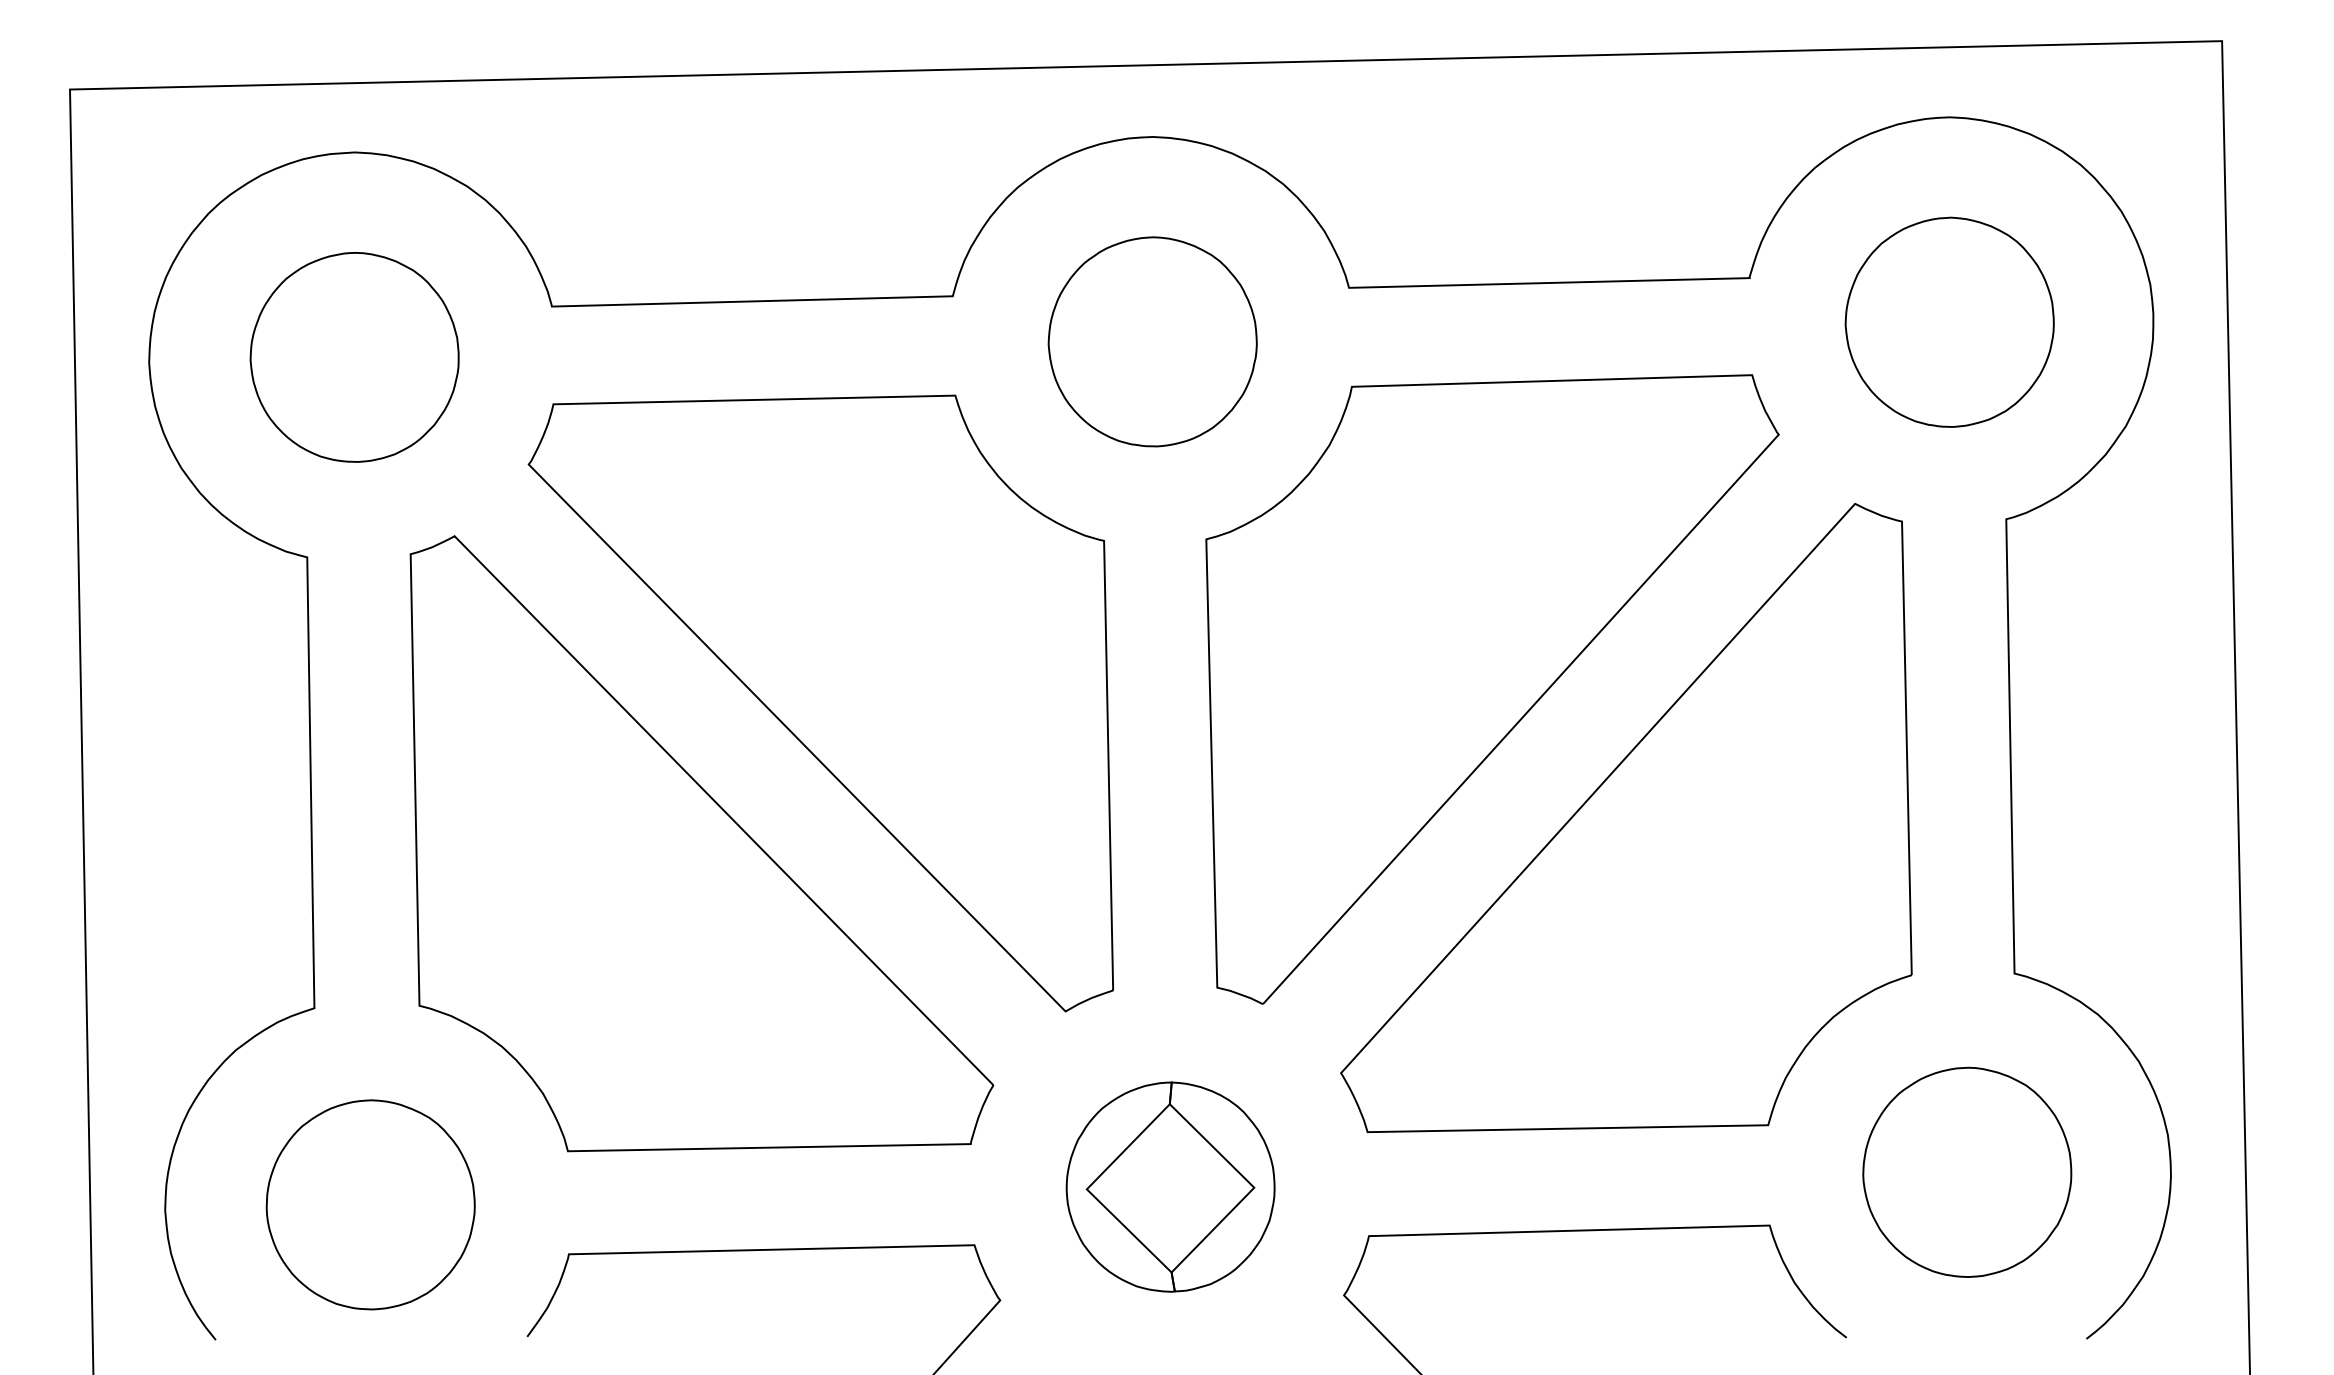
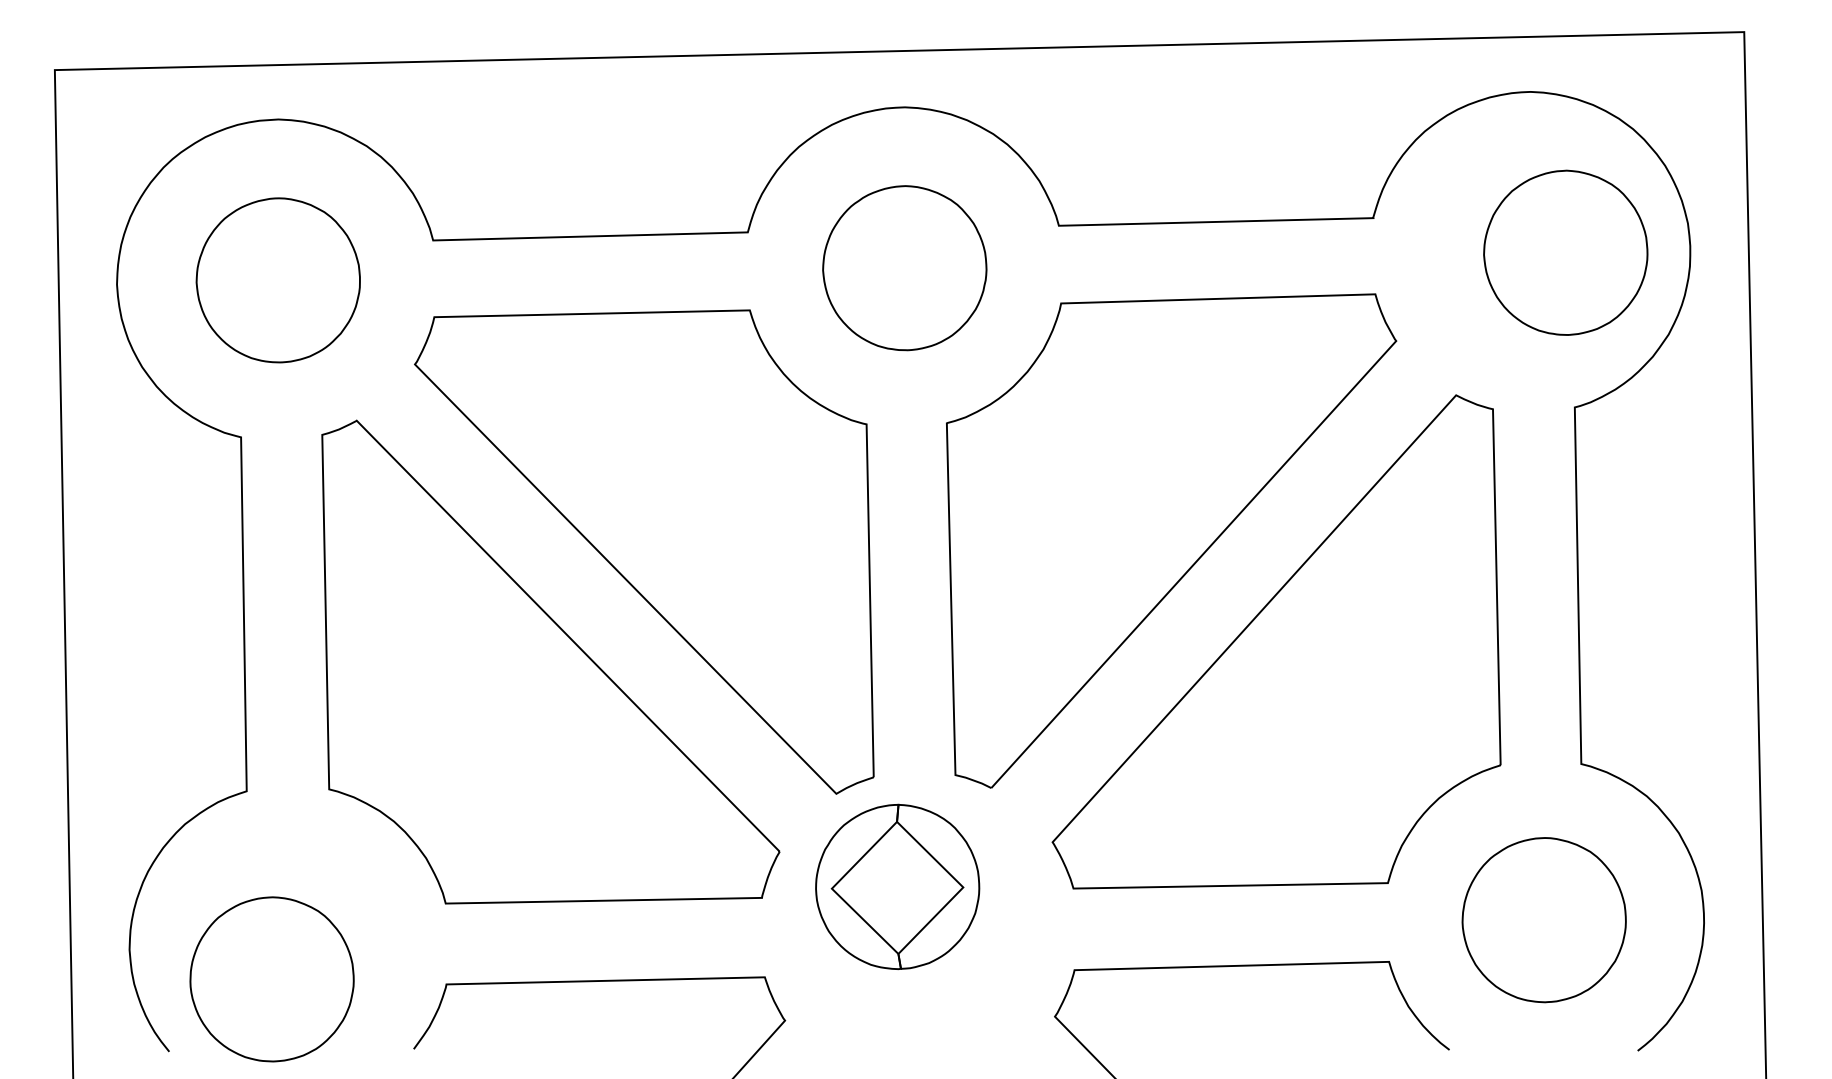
part: (1949, 321) -> (1565, 252), moved
part: (1170, 1186) -> (897, 886), moved
part: (370, 1204) -> (271, 979), moved

